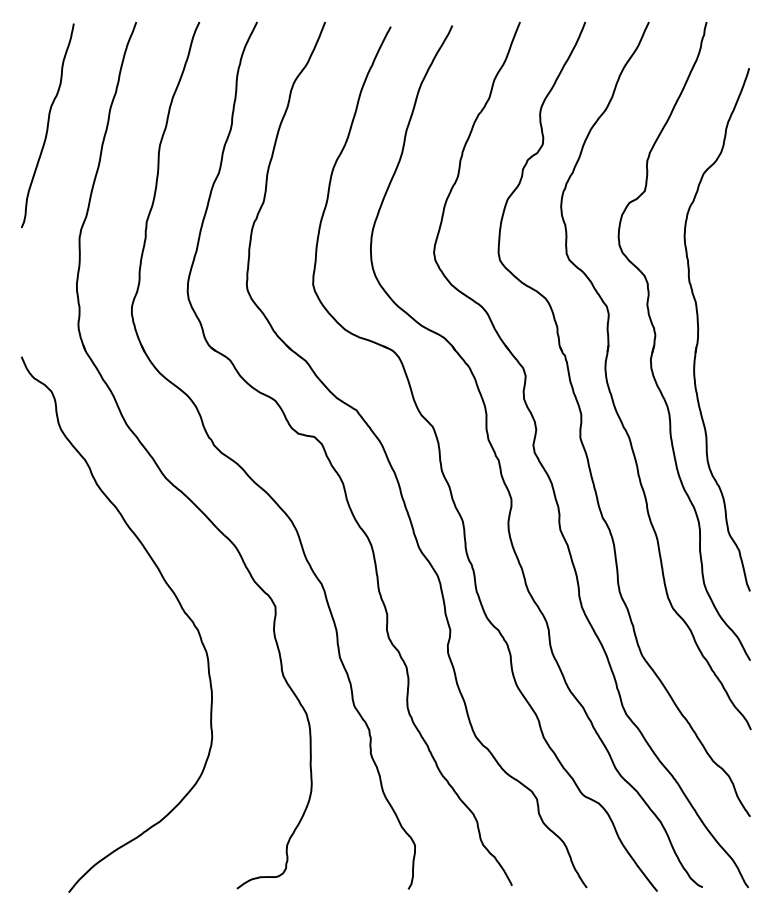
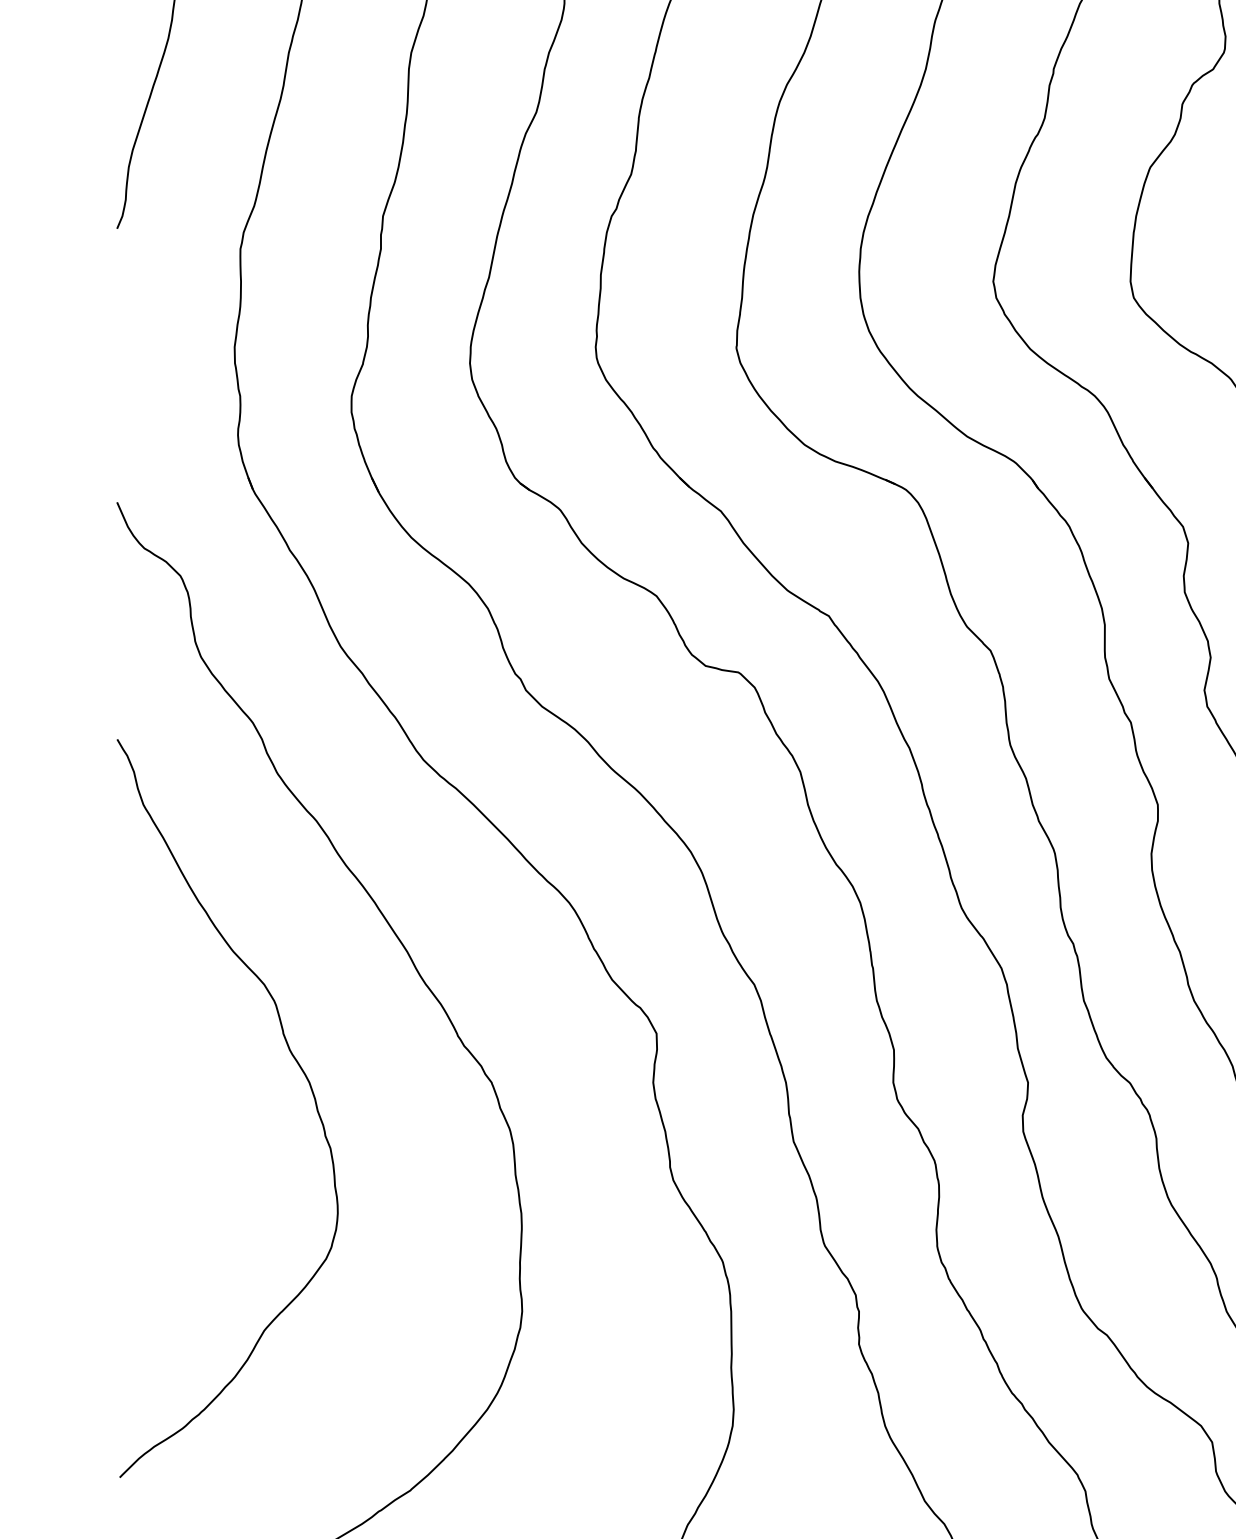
curve: (106, 622) -> (297, 1066), added

